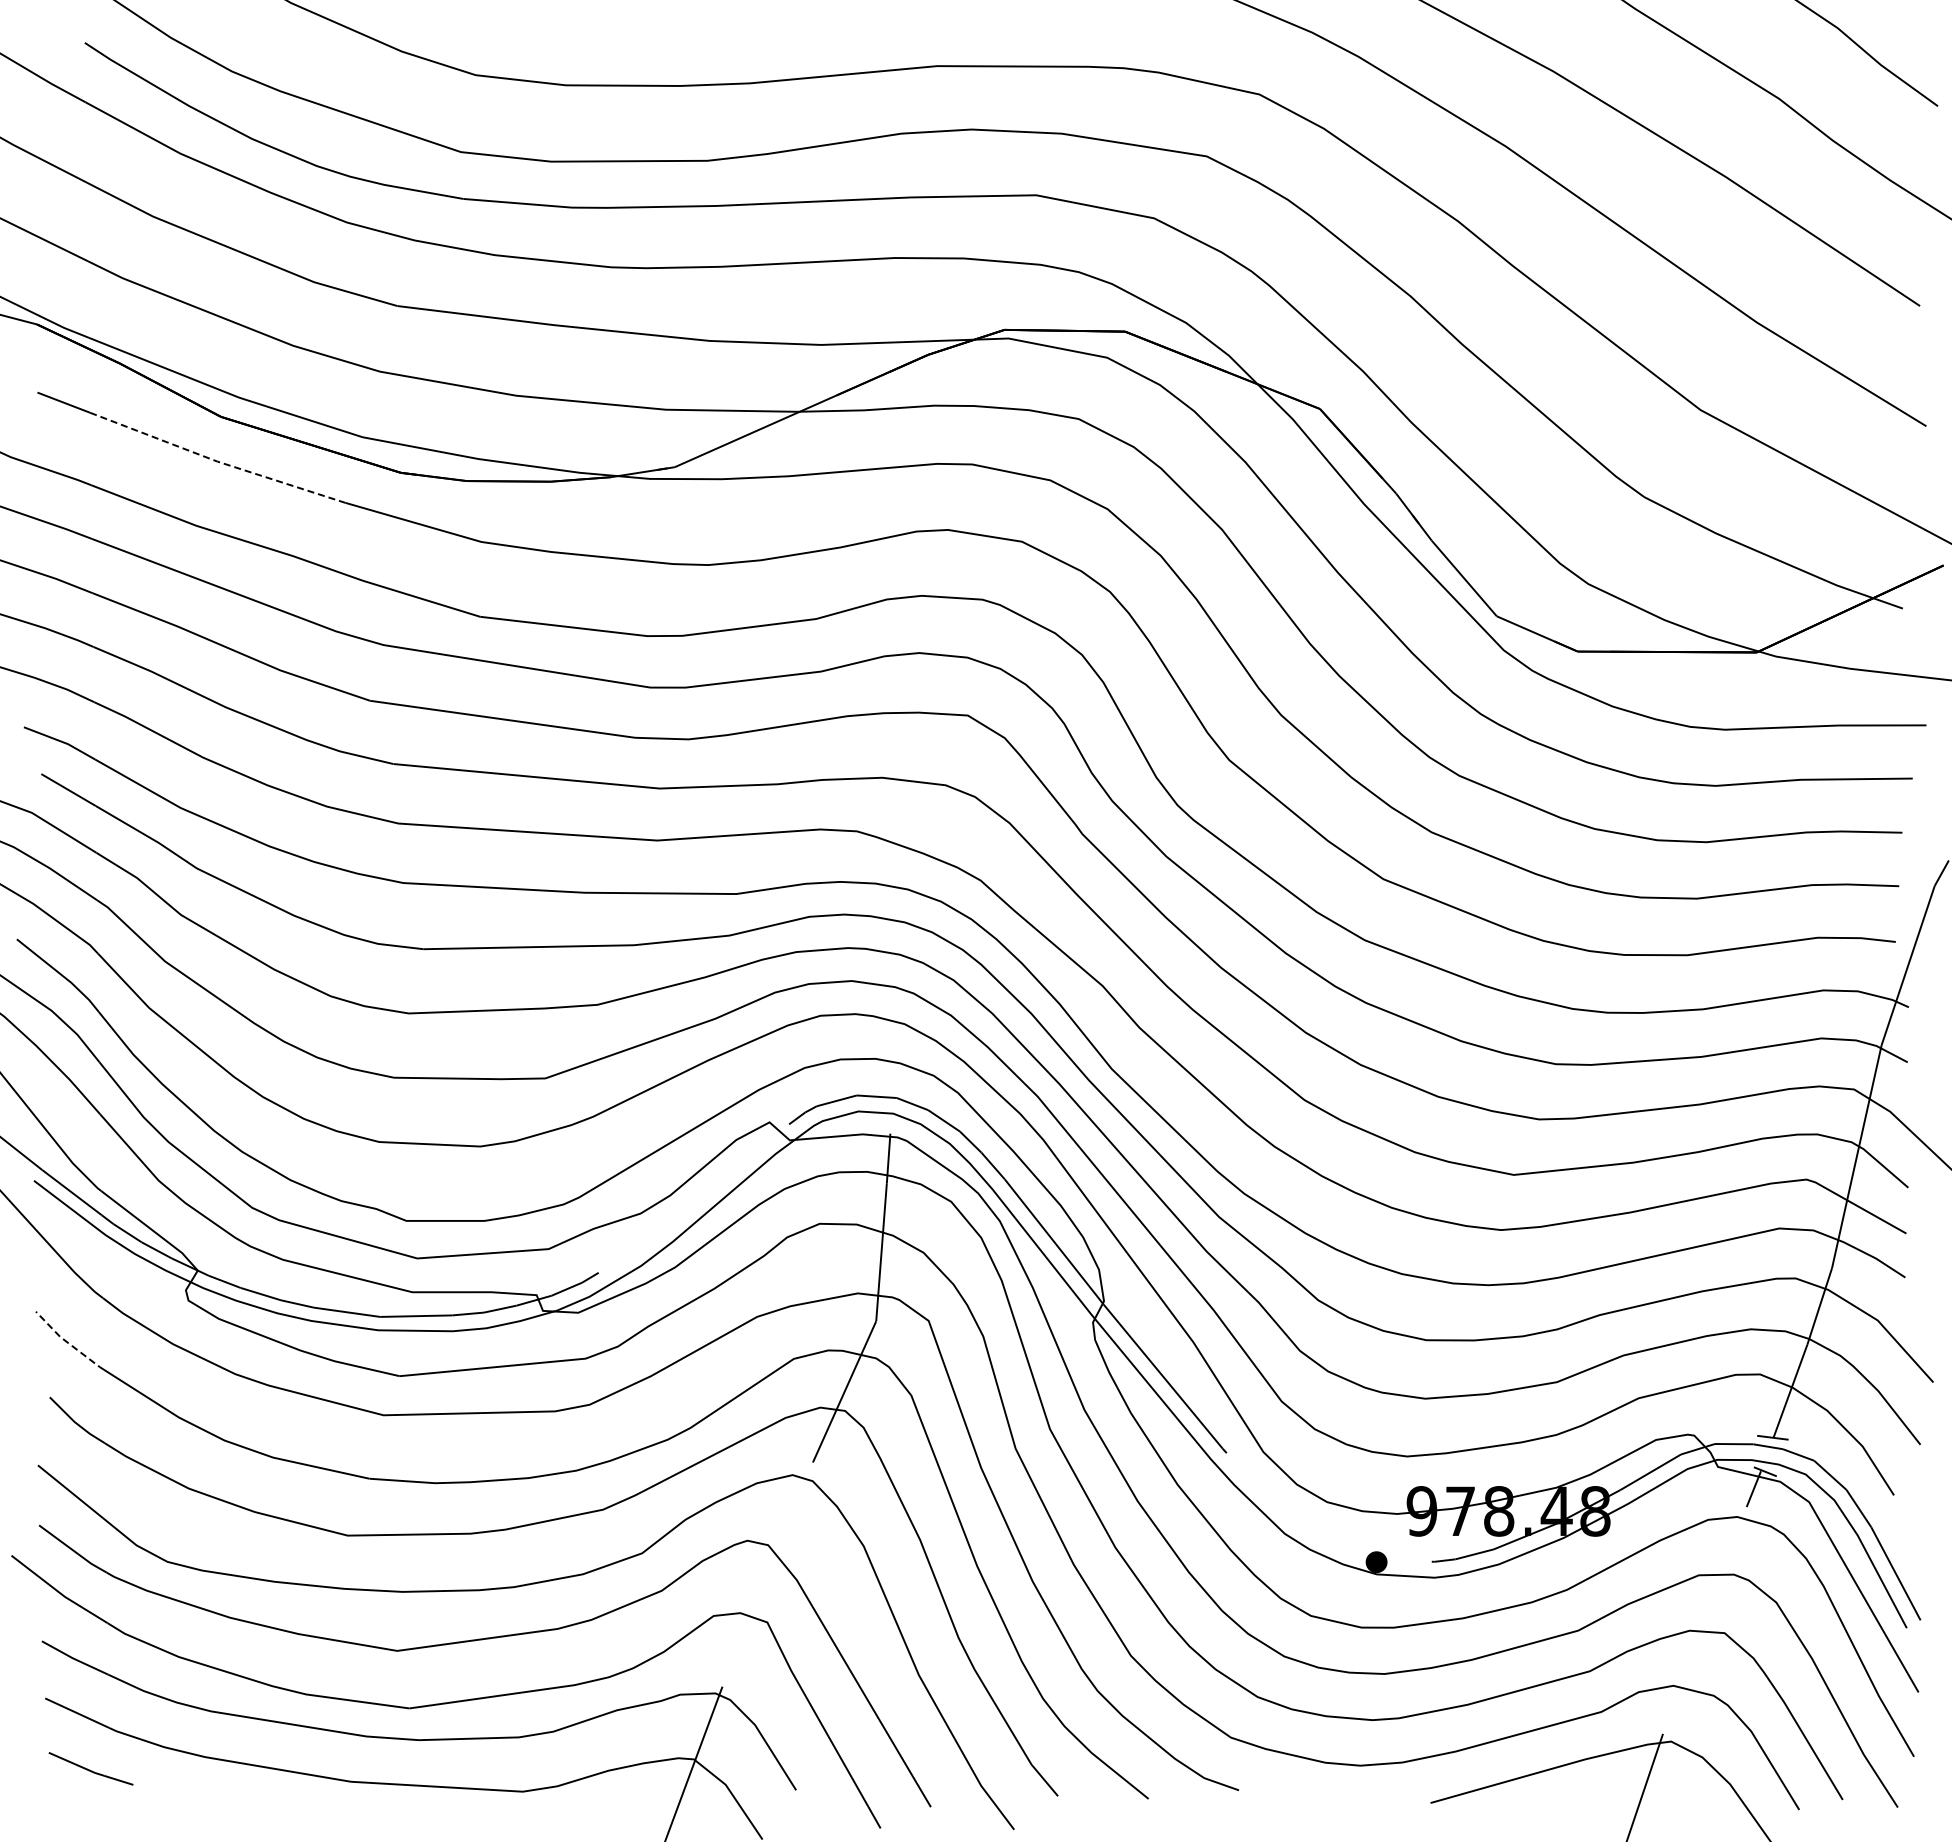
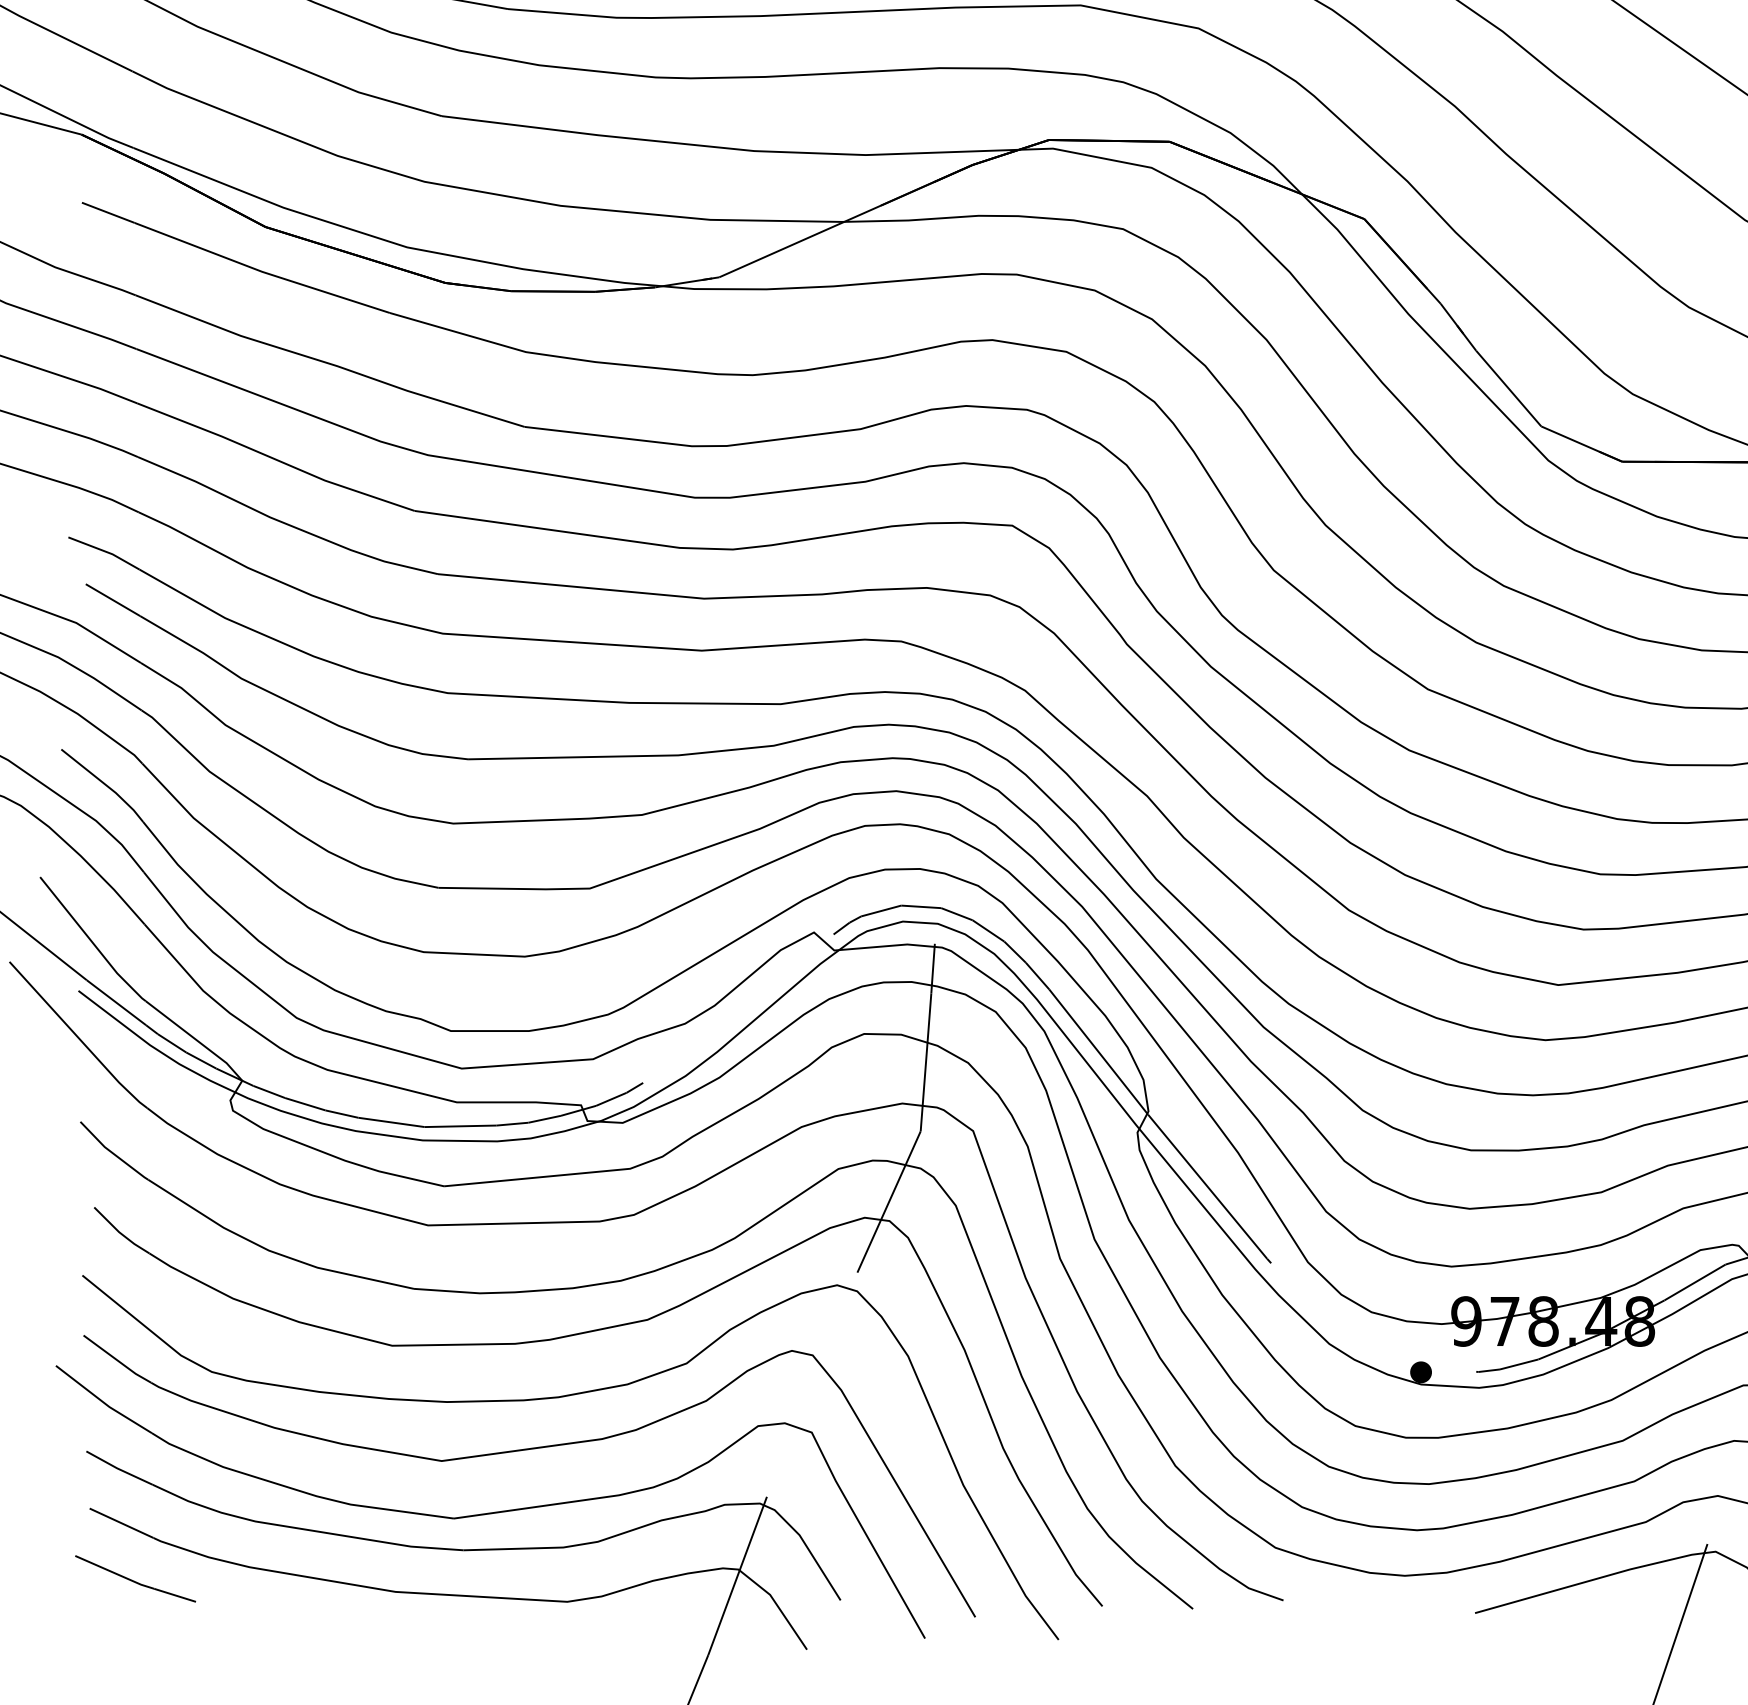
line: (217, 461) -> (261, 271), dashed -> solid
line: (67, 1342) -> (111, 1152), dashed -> solid
part: (90, 1768) -> (134, 1578), size x1.43

